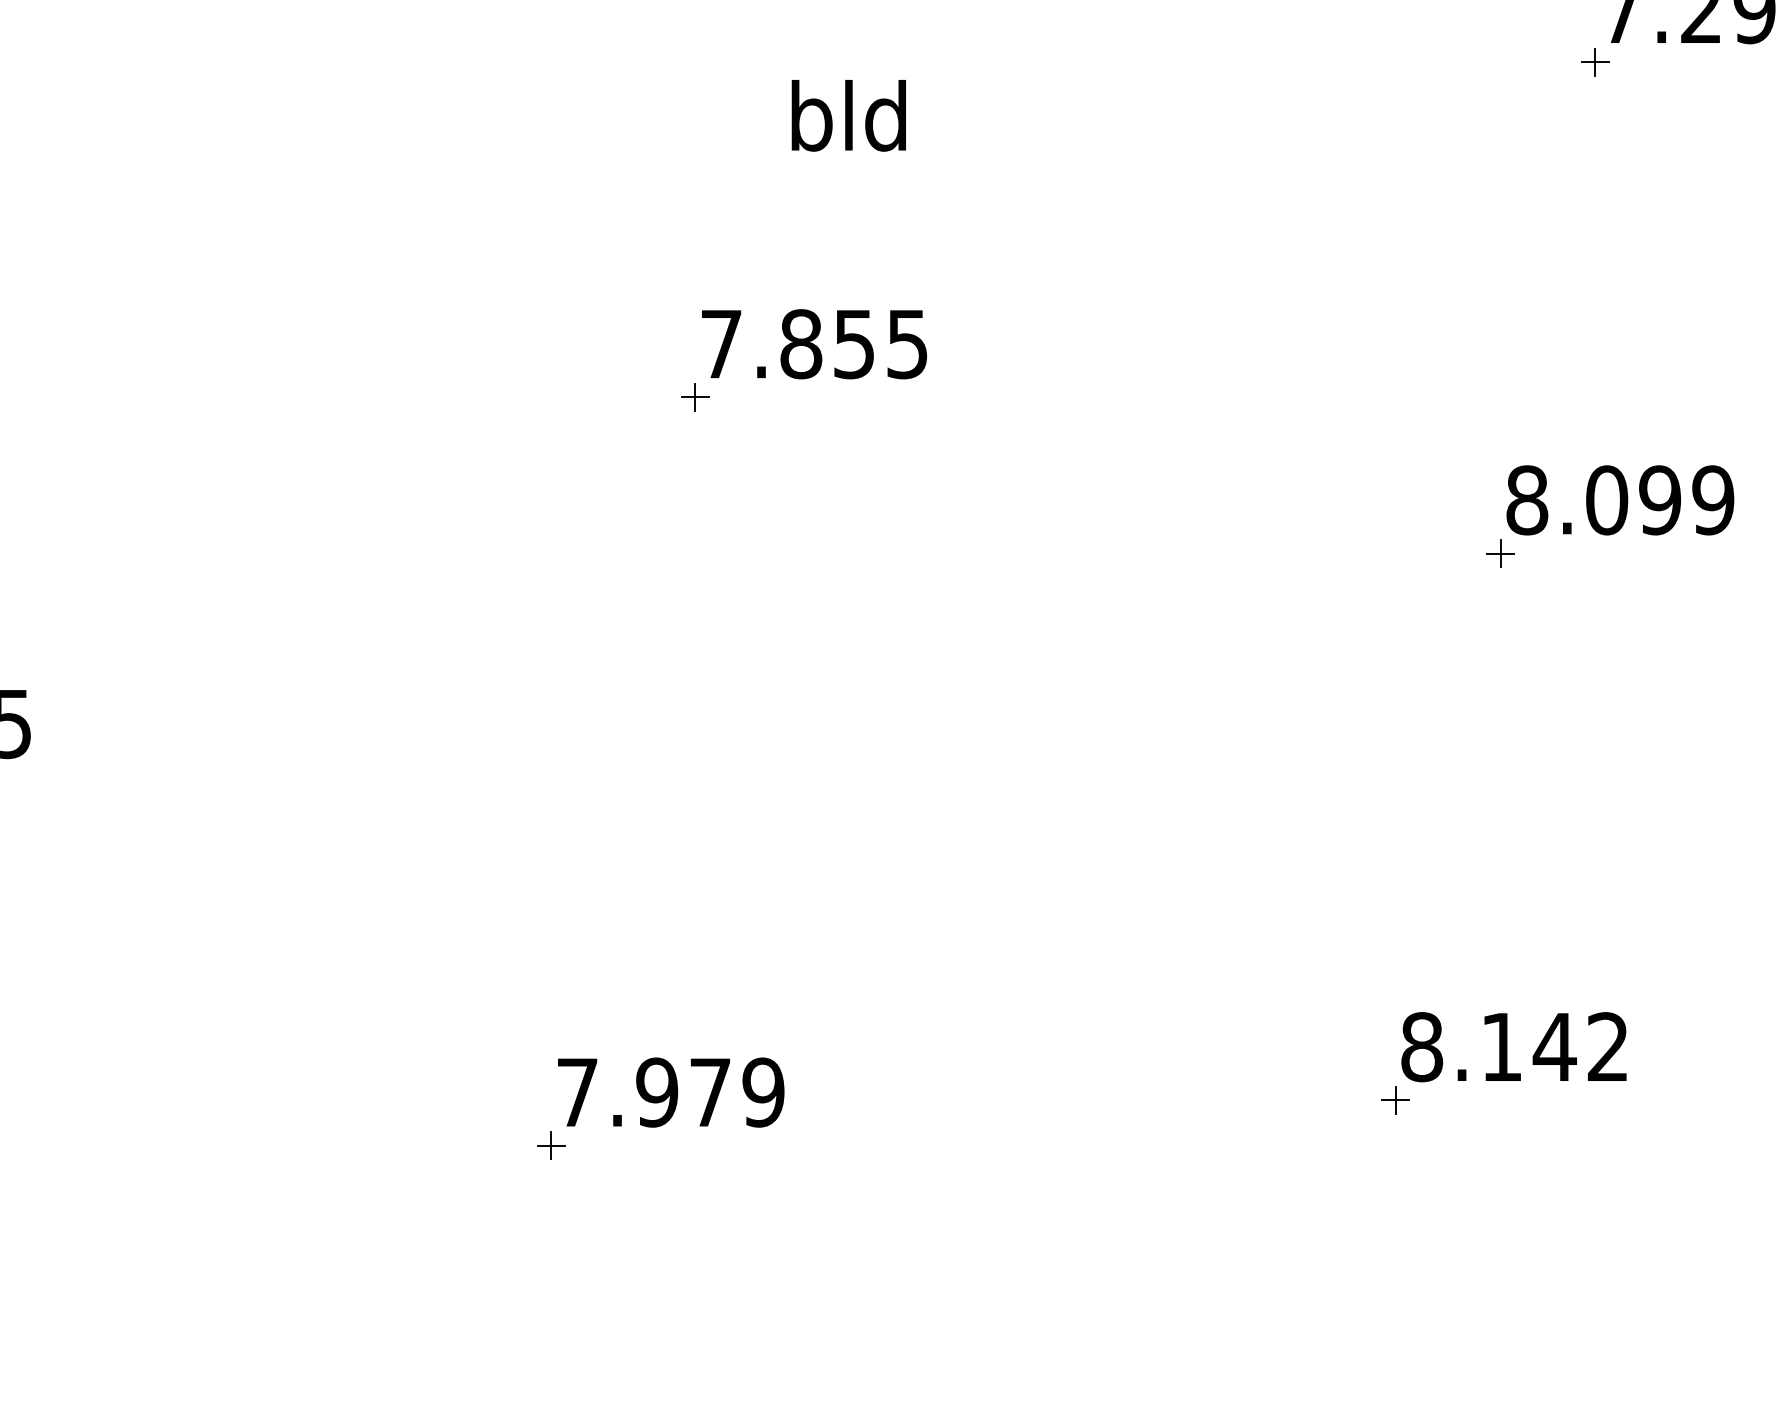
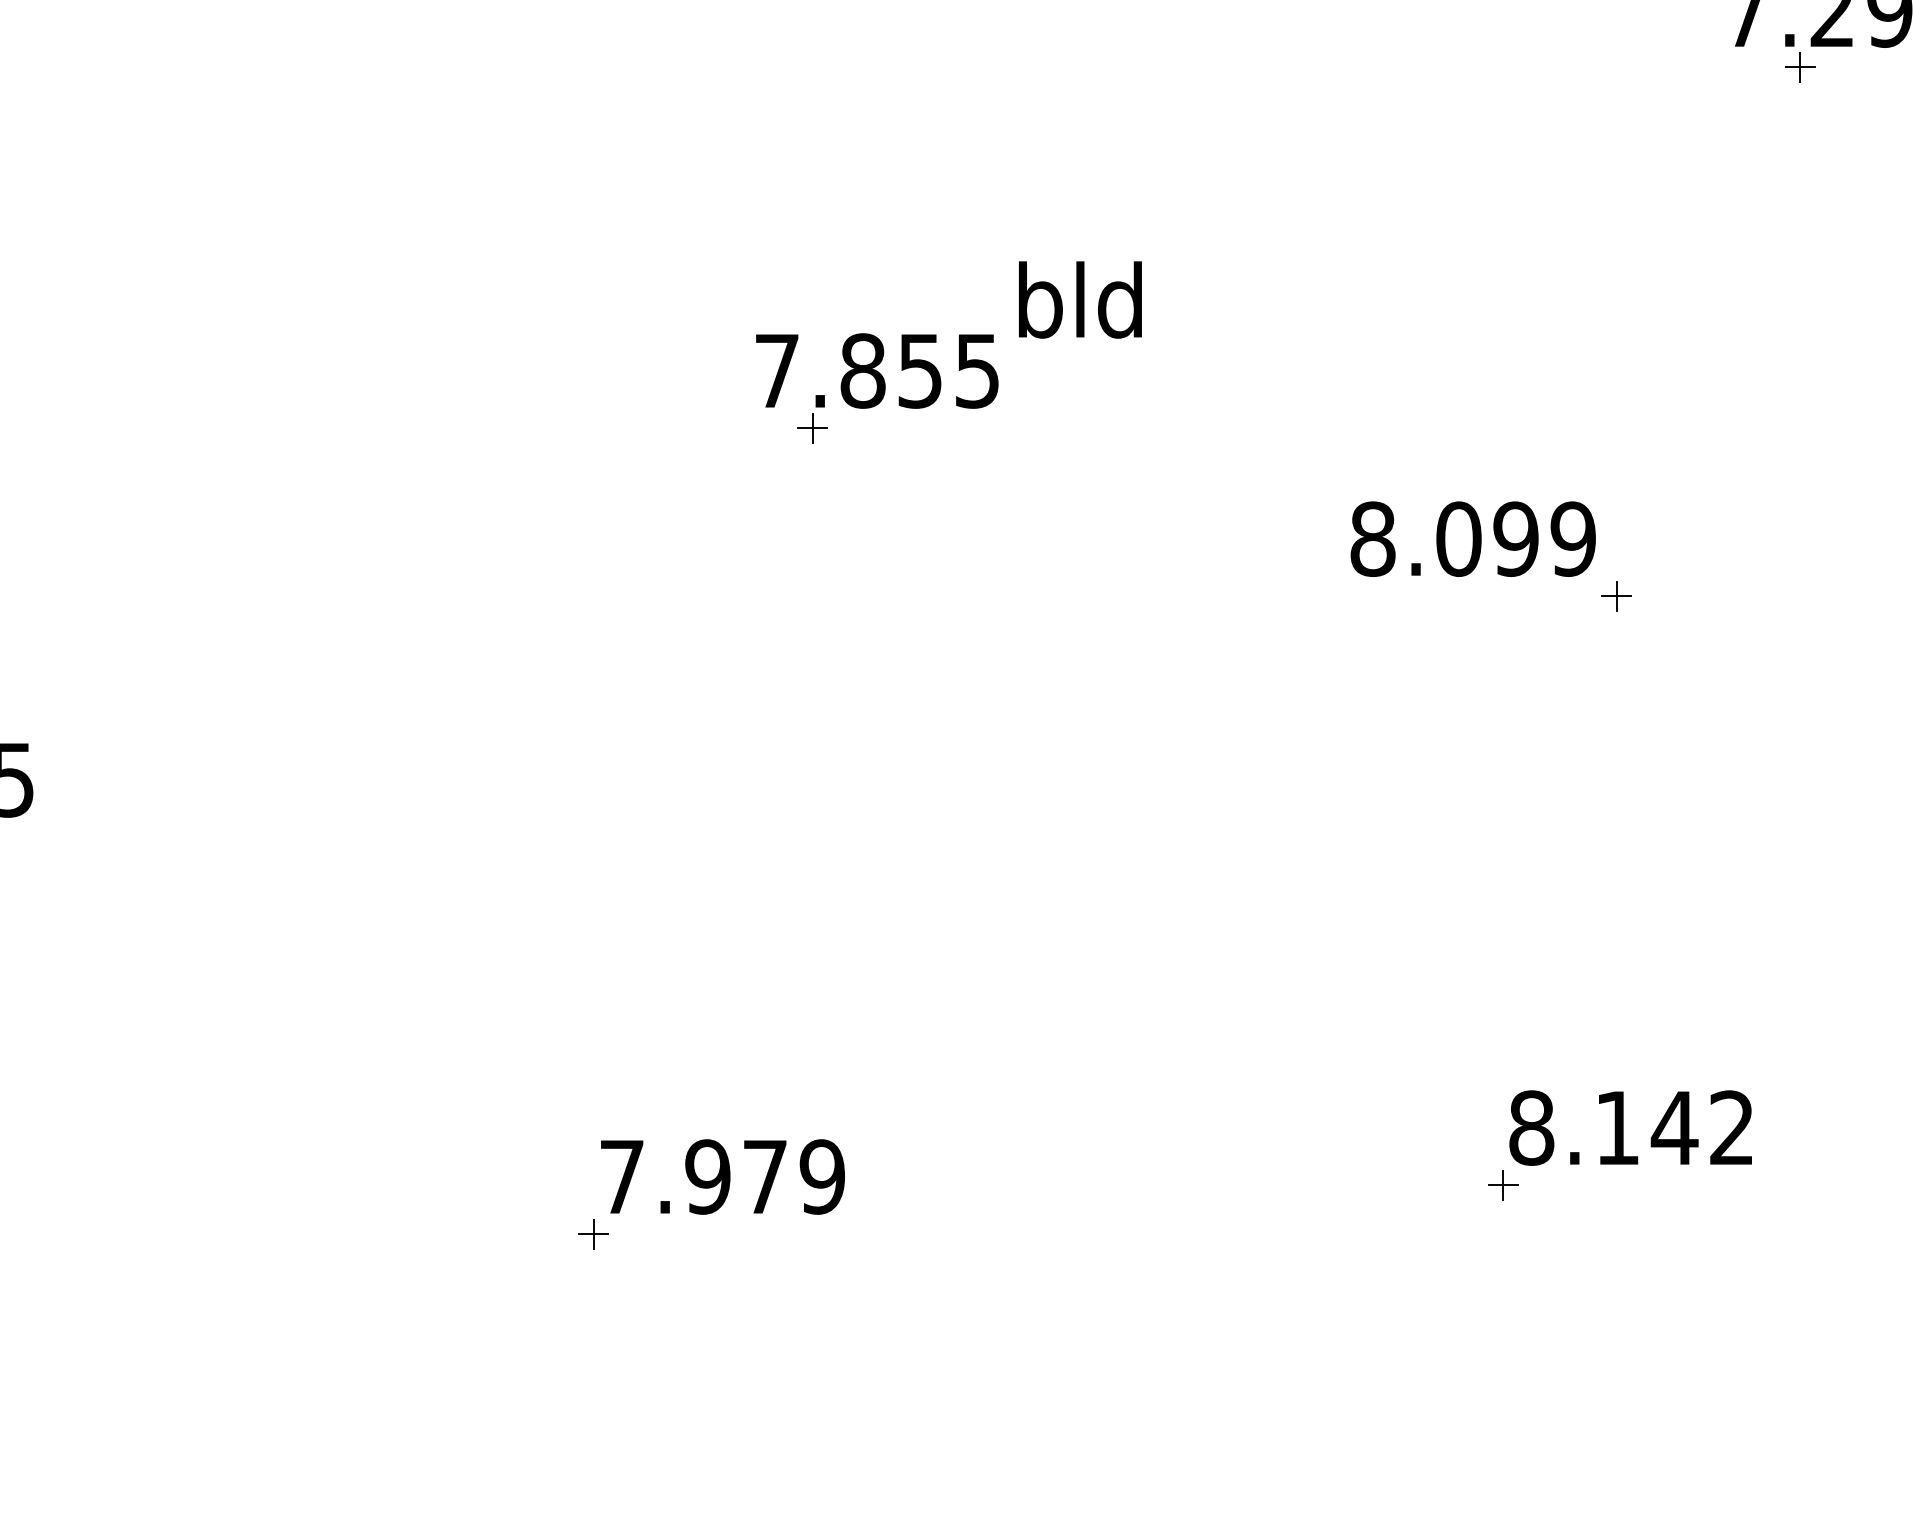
part: (1595, 62) -> (1800, 67), moved
text: (849, 115) -> (1080, 299), moved
part: (694, 397) -> (812, 428), moved
text: (1619, 499) -> (1472, 538), moved

